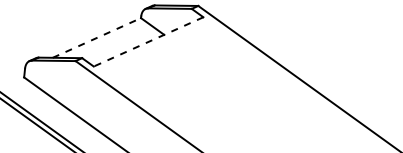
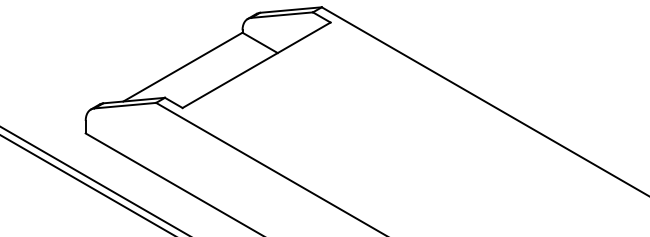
line: (96, 38) -> (182, 67), dashed -> solid
line: (148, 42) -> (256, 65), dashed -> solid

